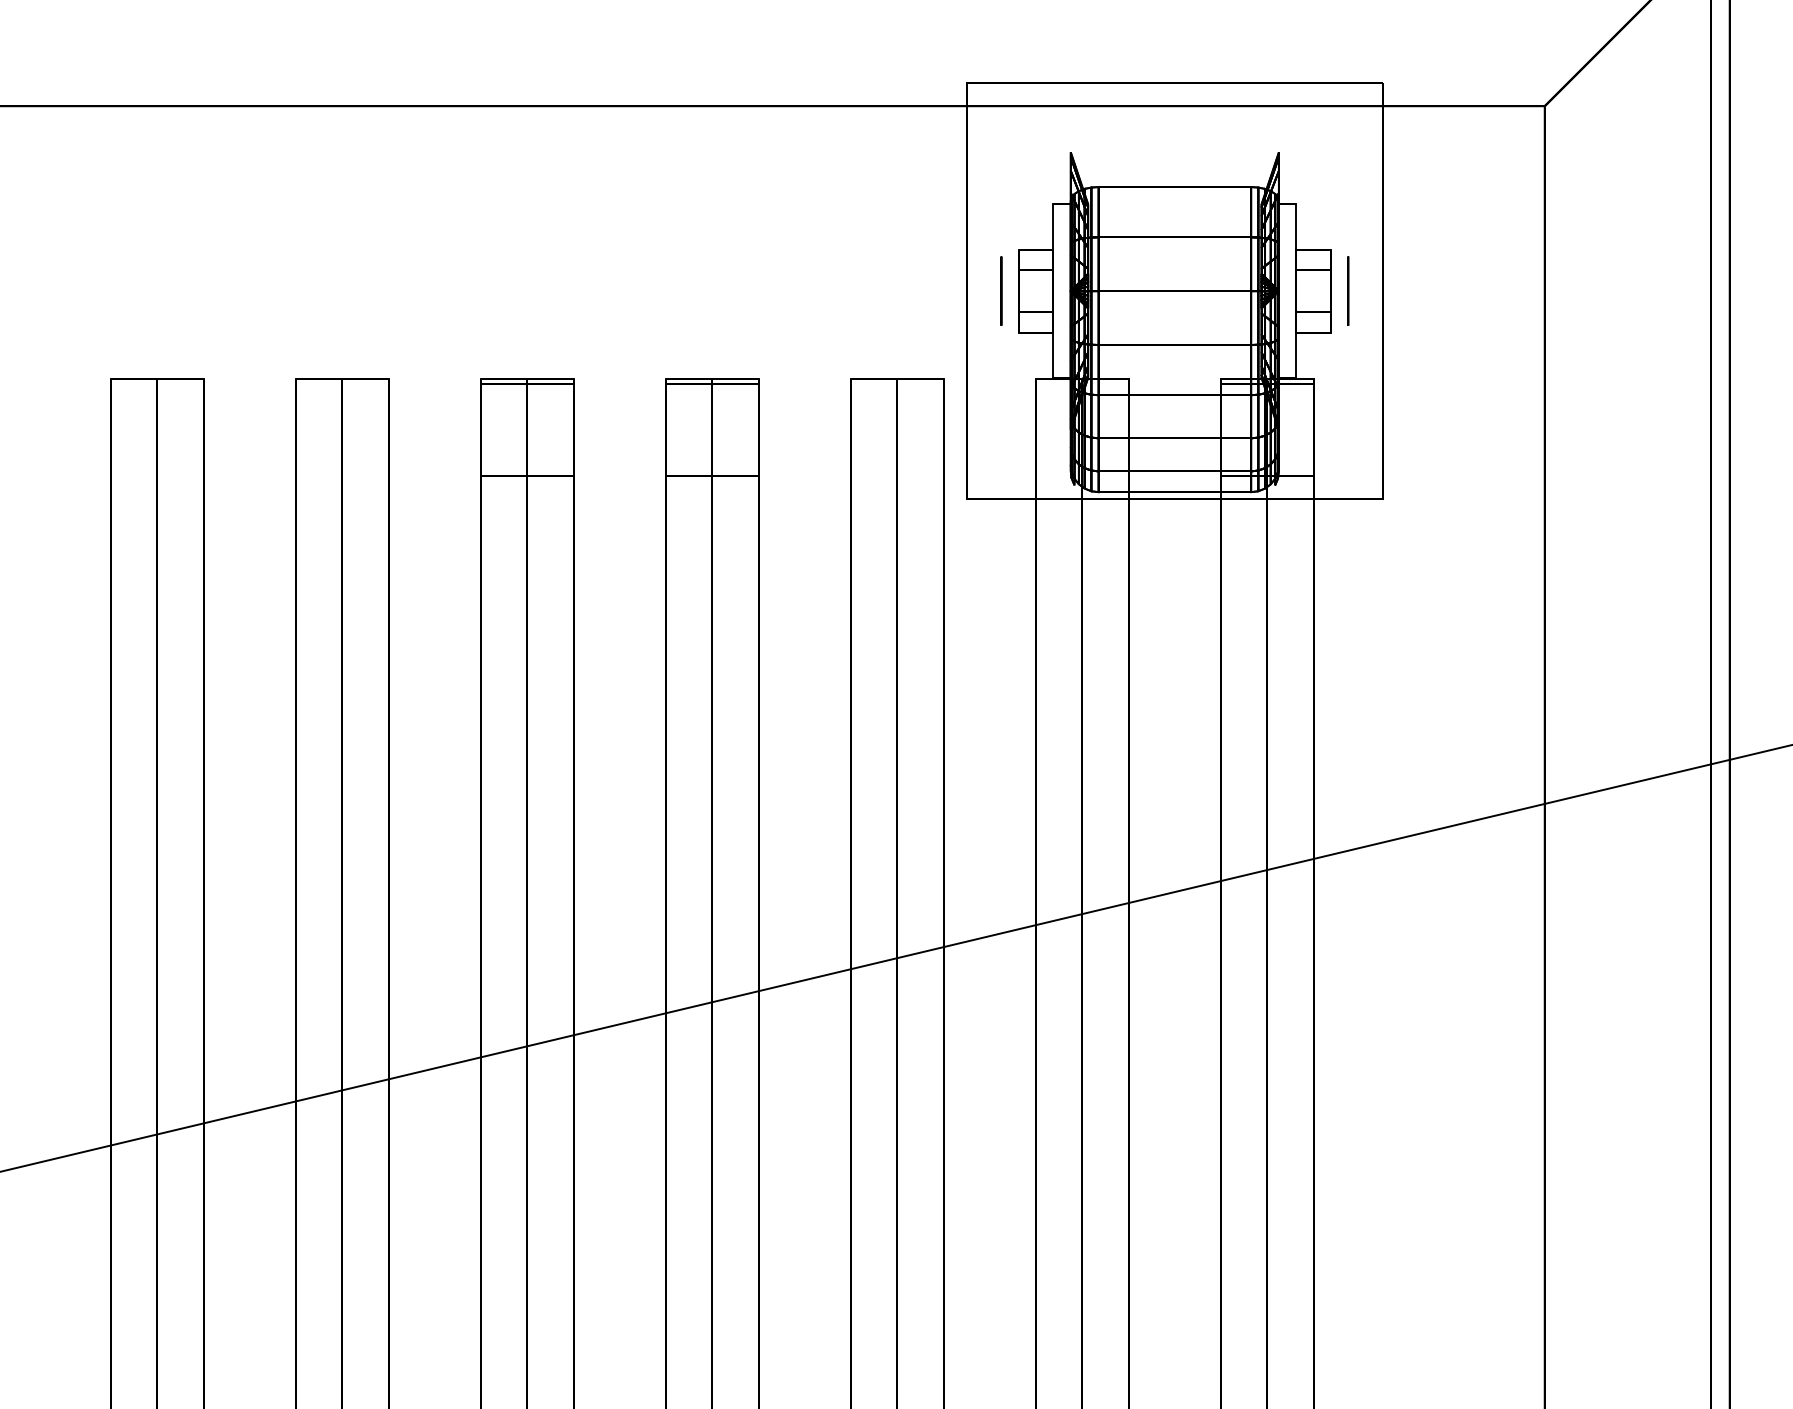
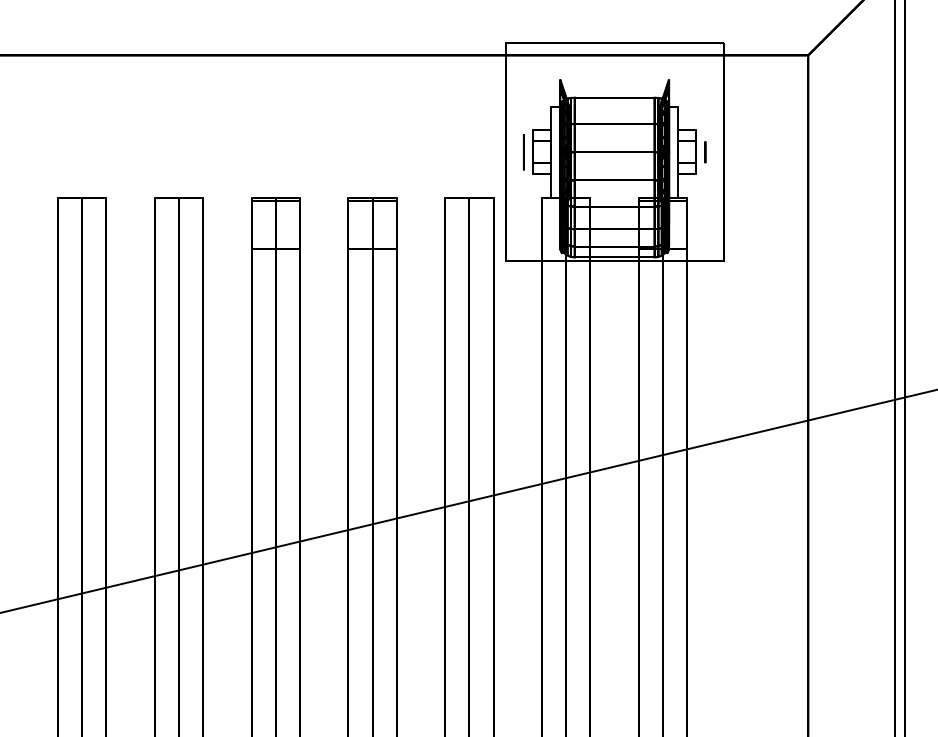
circle: (1348, 291) -> (705, 152), size x0.6

